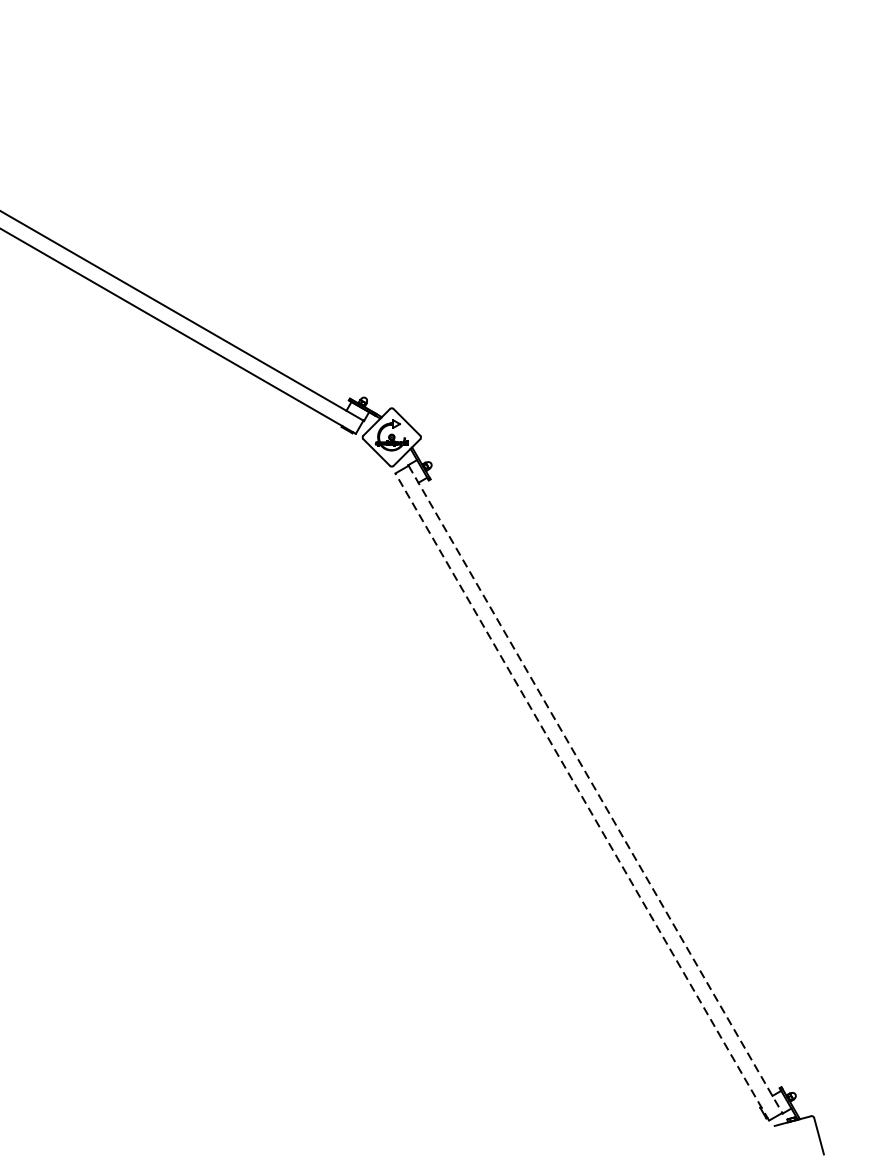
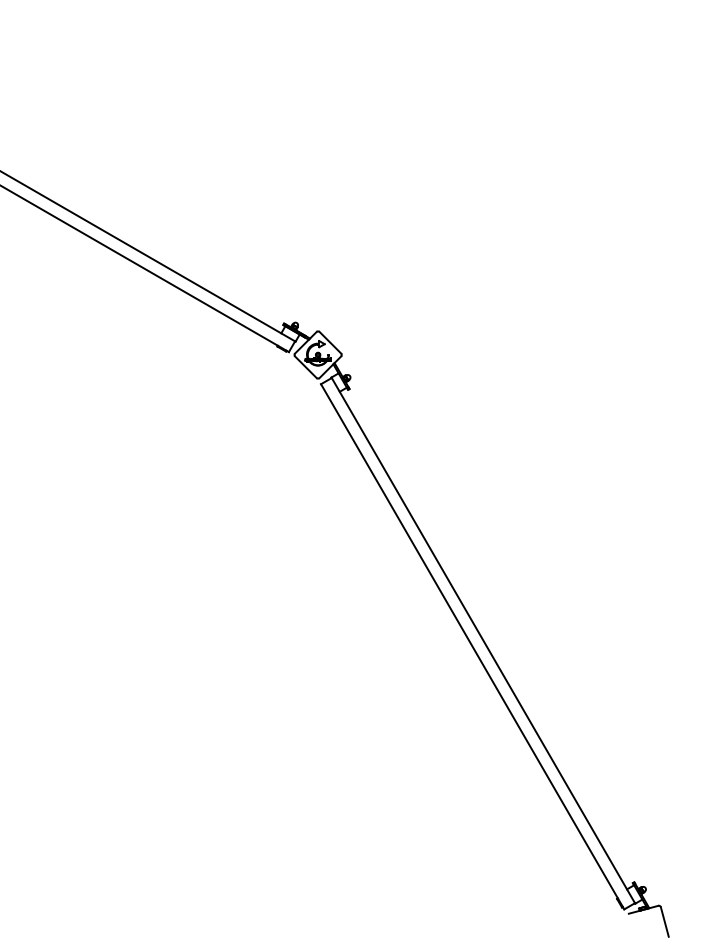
line: (595, 790) -> (483, 641), dashed -> solid
line: (582, 796) -> (472, 646), dashed -> solid

